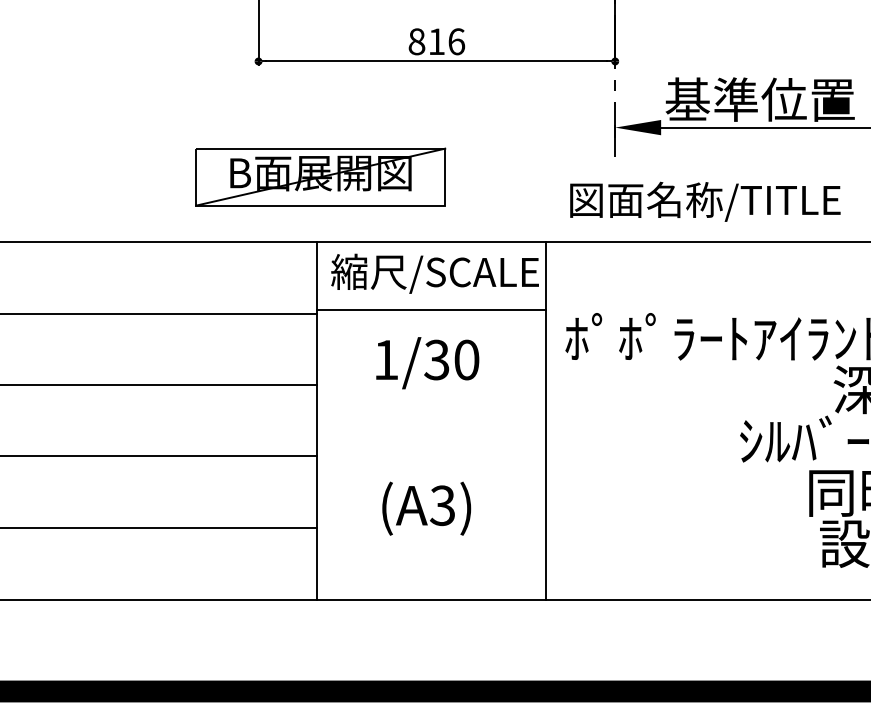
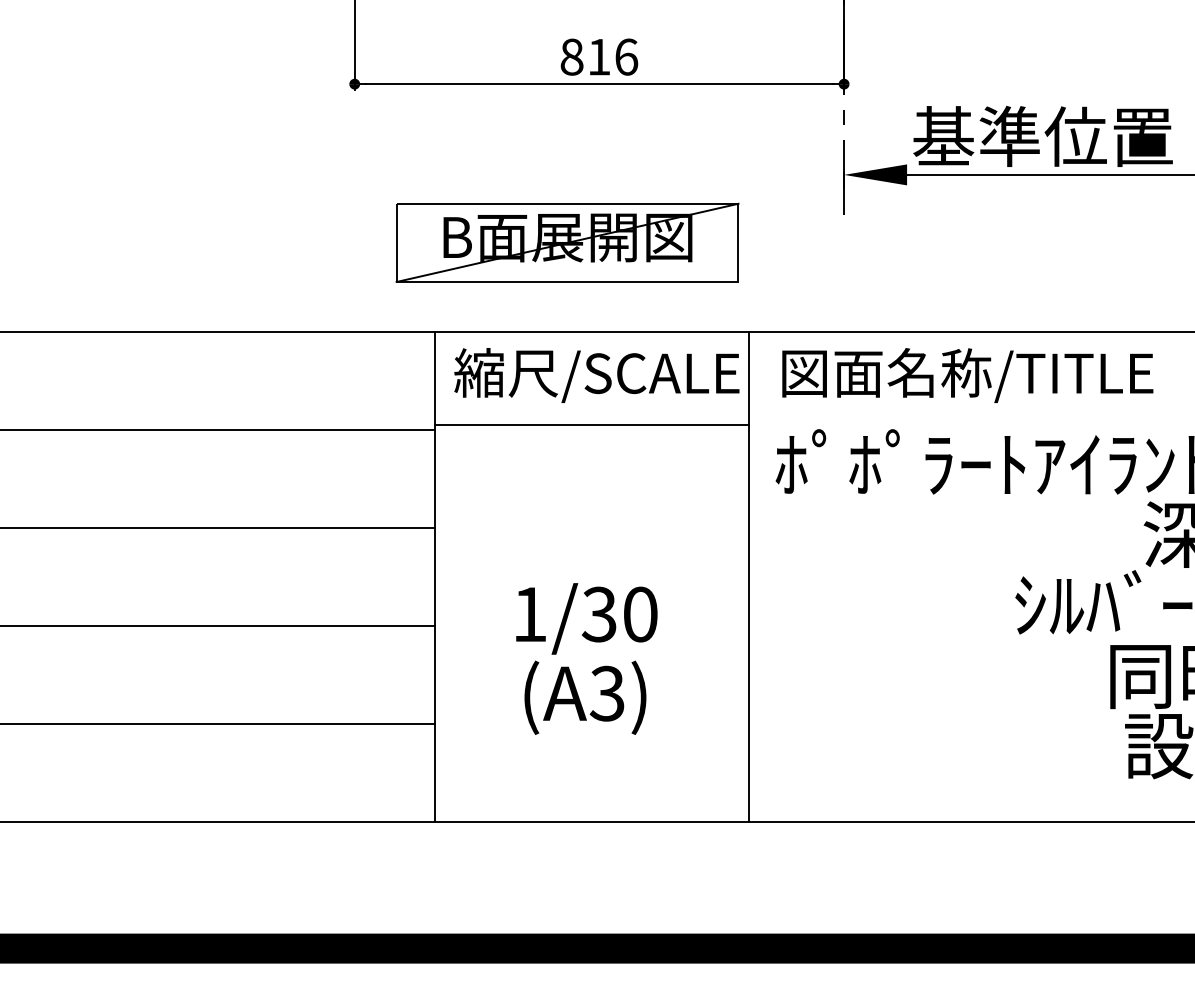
part: (320, 176) -> (567, 241), moved
text: (705, 201) -> (967, 375), moved
text: (427, 363) -> (586, 619), moved

